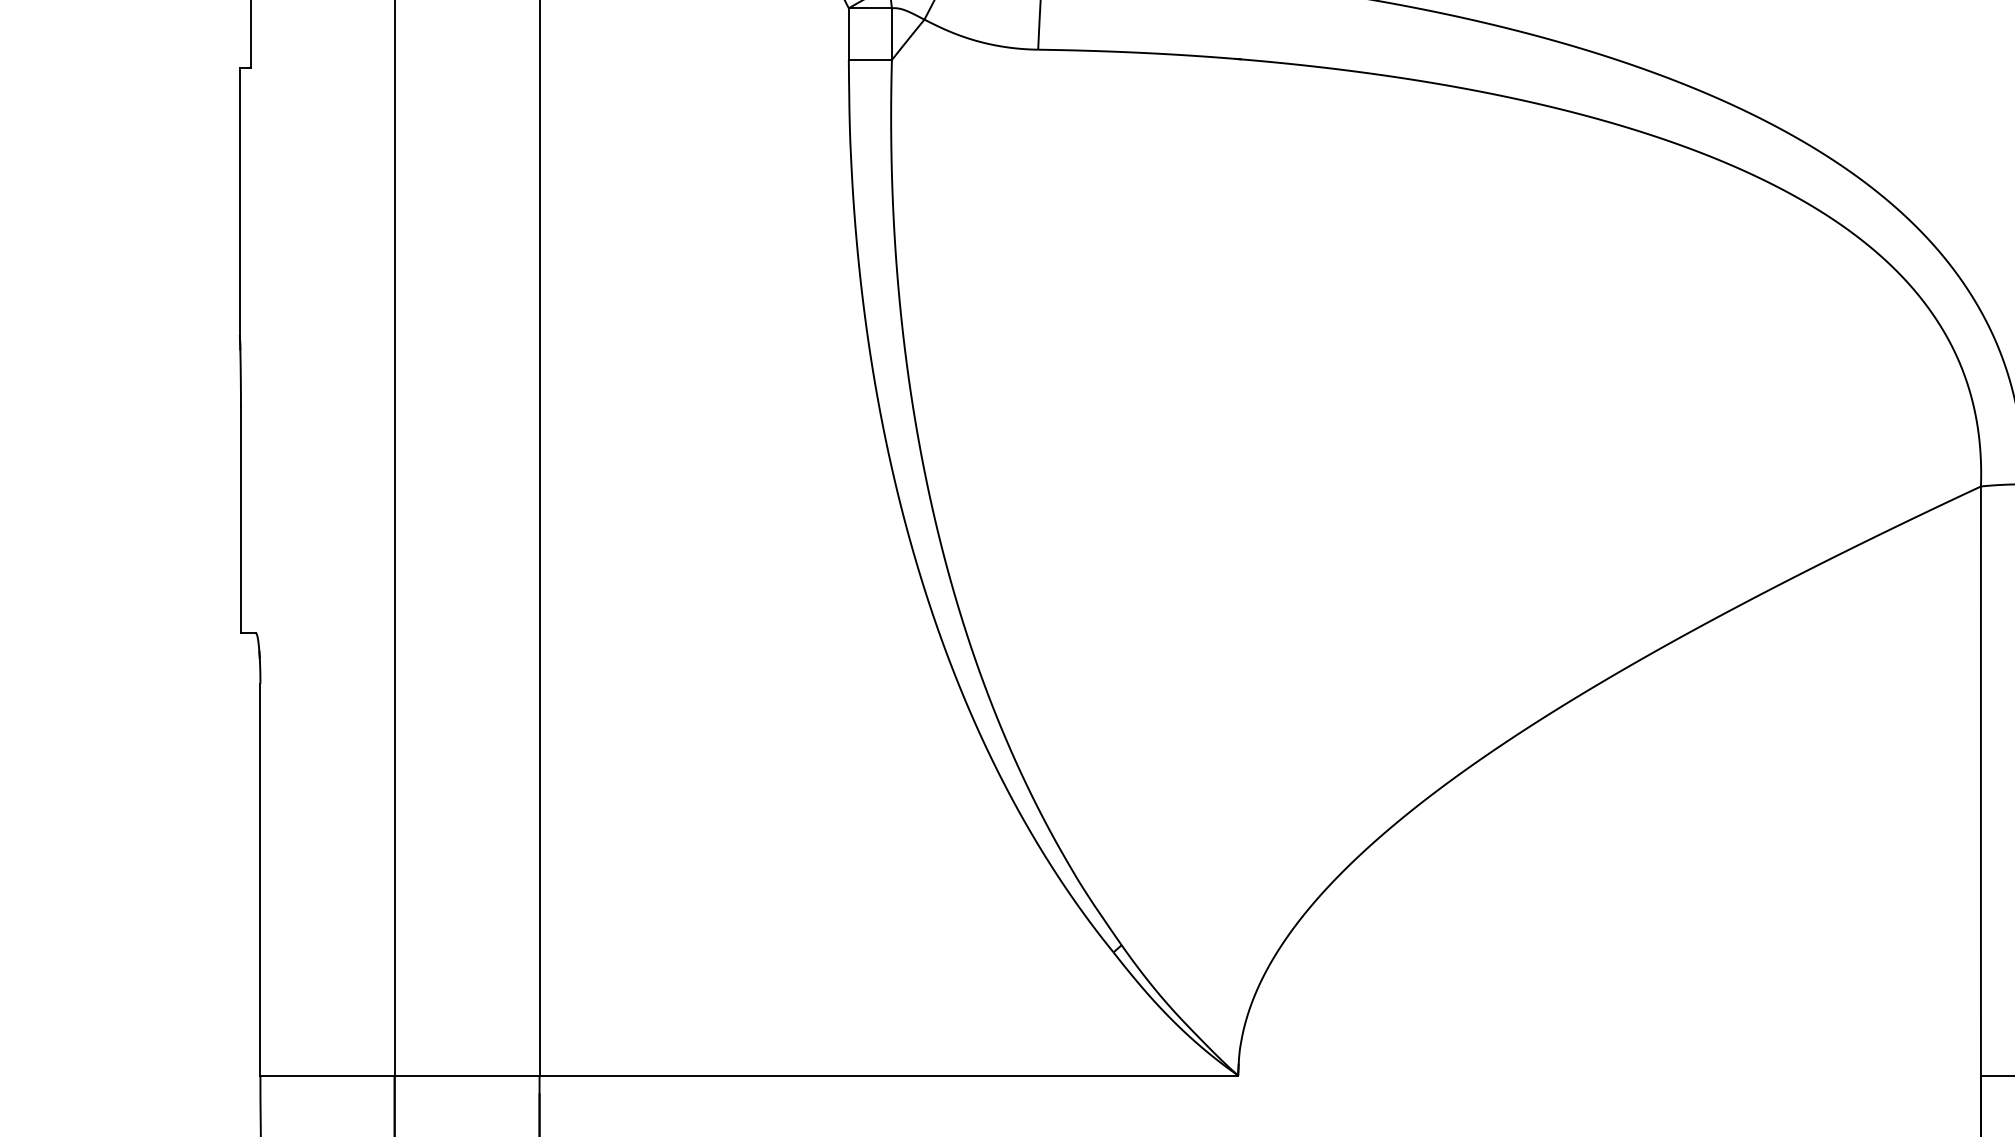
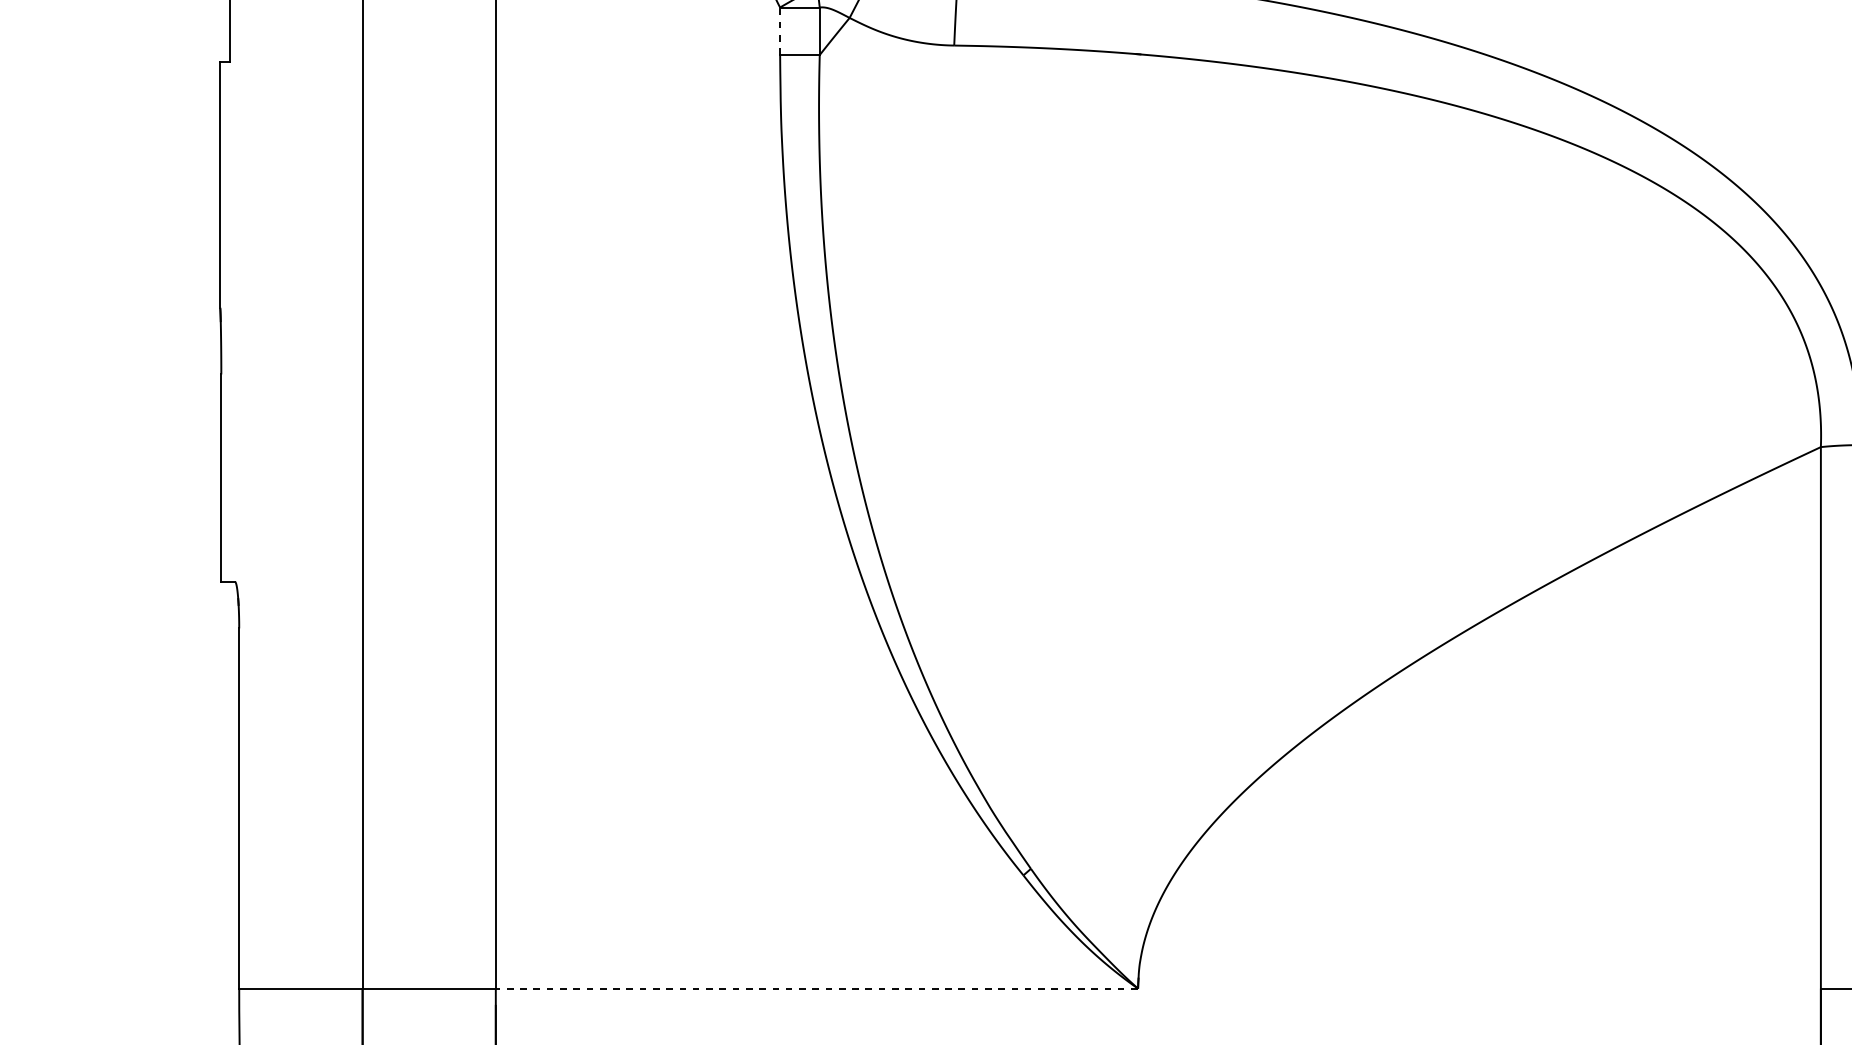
line: (848, 34) -> (779, 31), solid -> dashed
line: (888, 1075) -> (816, 988), solid -> dashed

